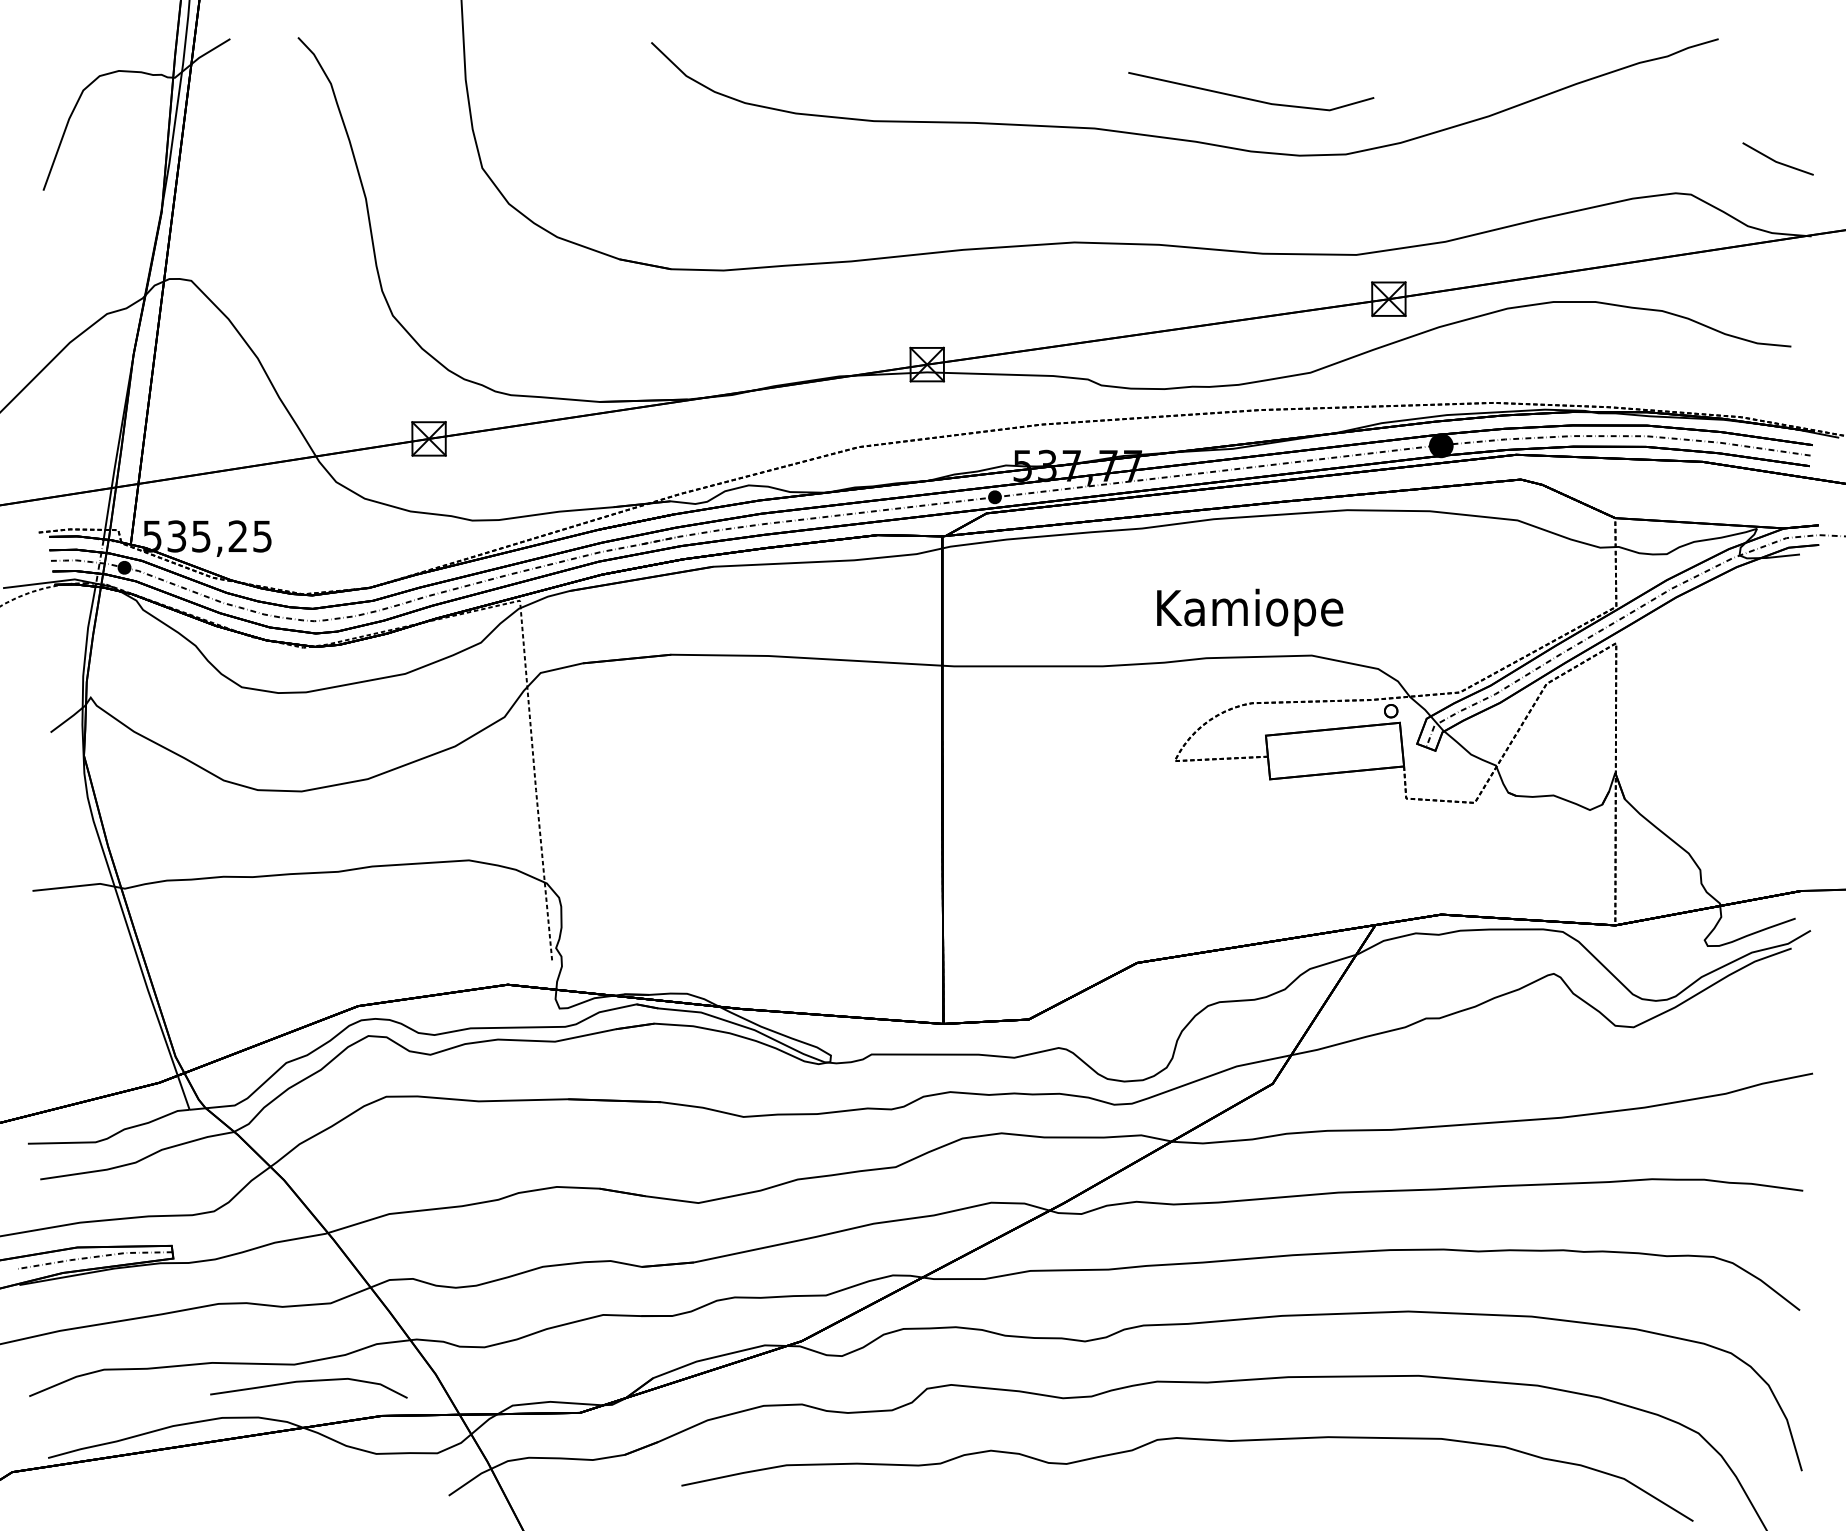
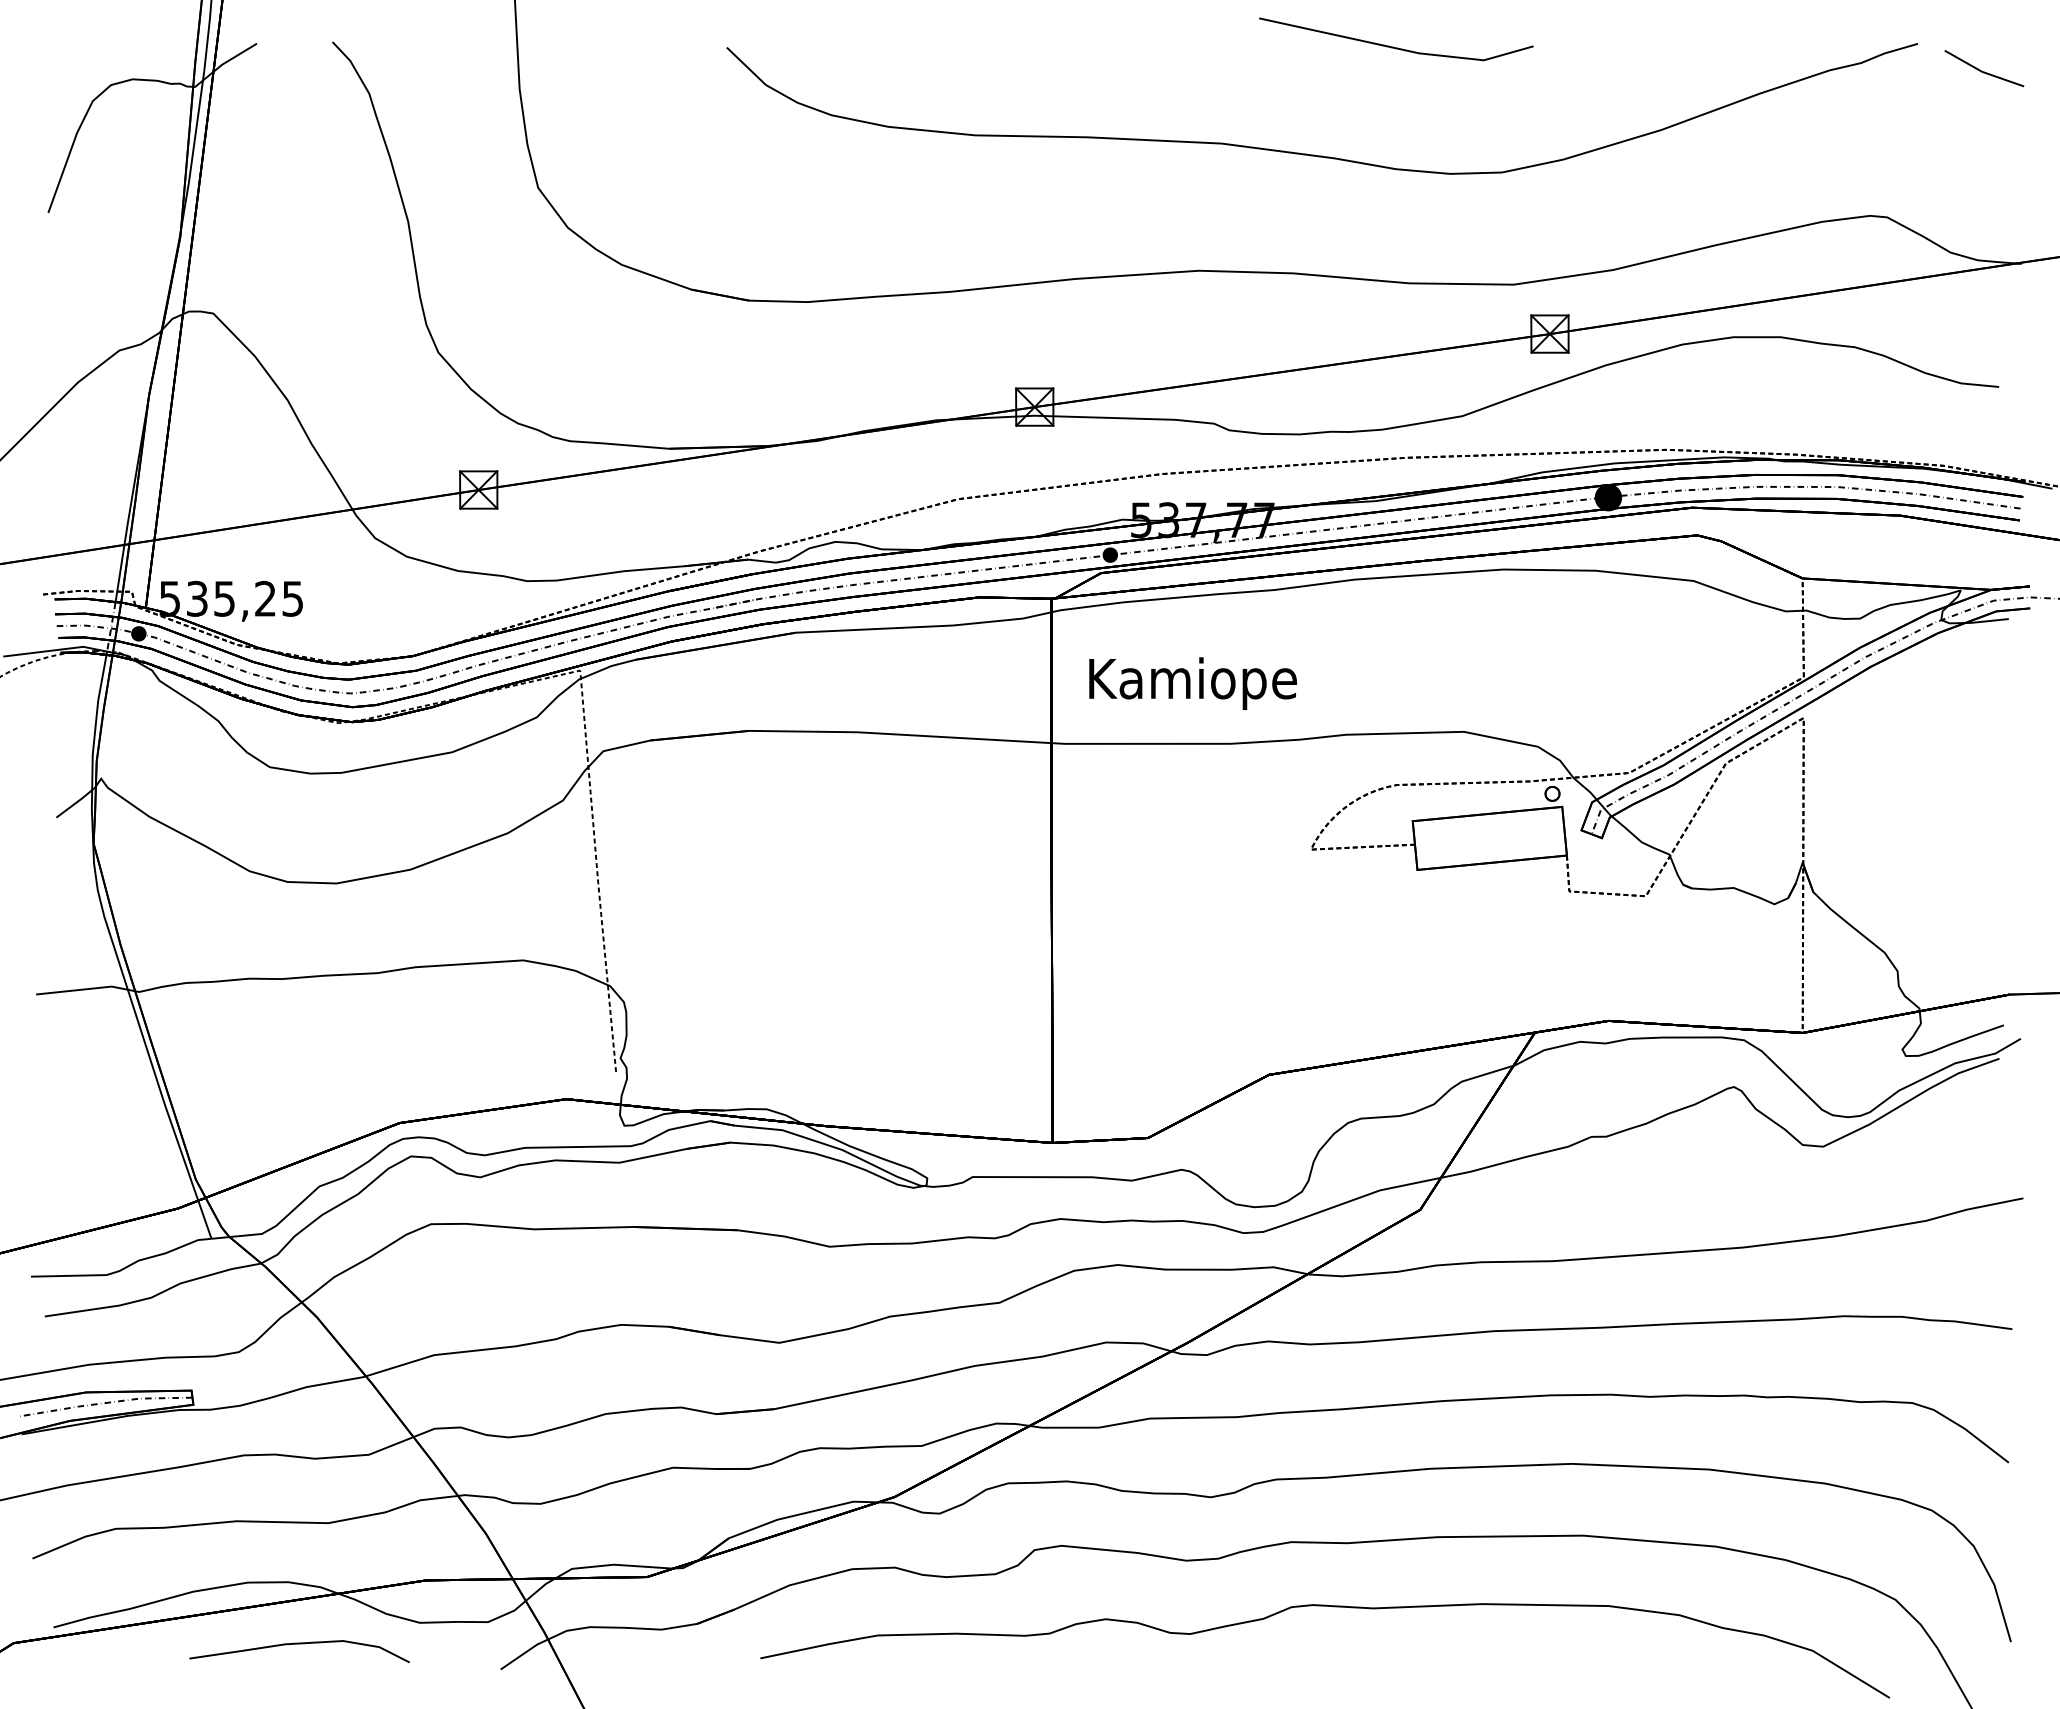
line: (1248, 97) -> (1393, 46), moved
line: (1776, 160) -> (1982, 70), moved
text: (1249, 612) -> (1192, 683), moved
curve: (308, 1381) -> (299, 1644), moved

